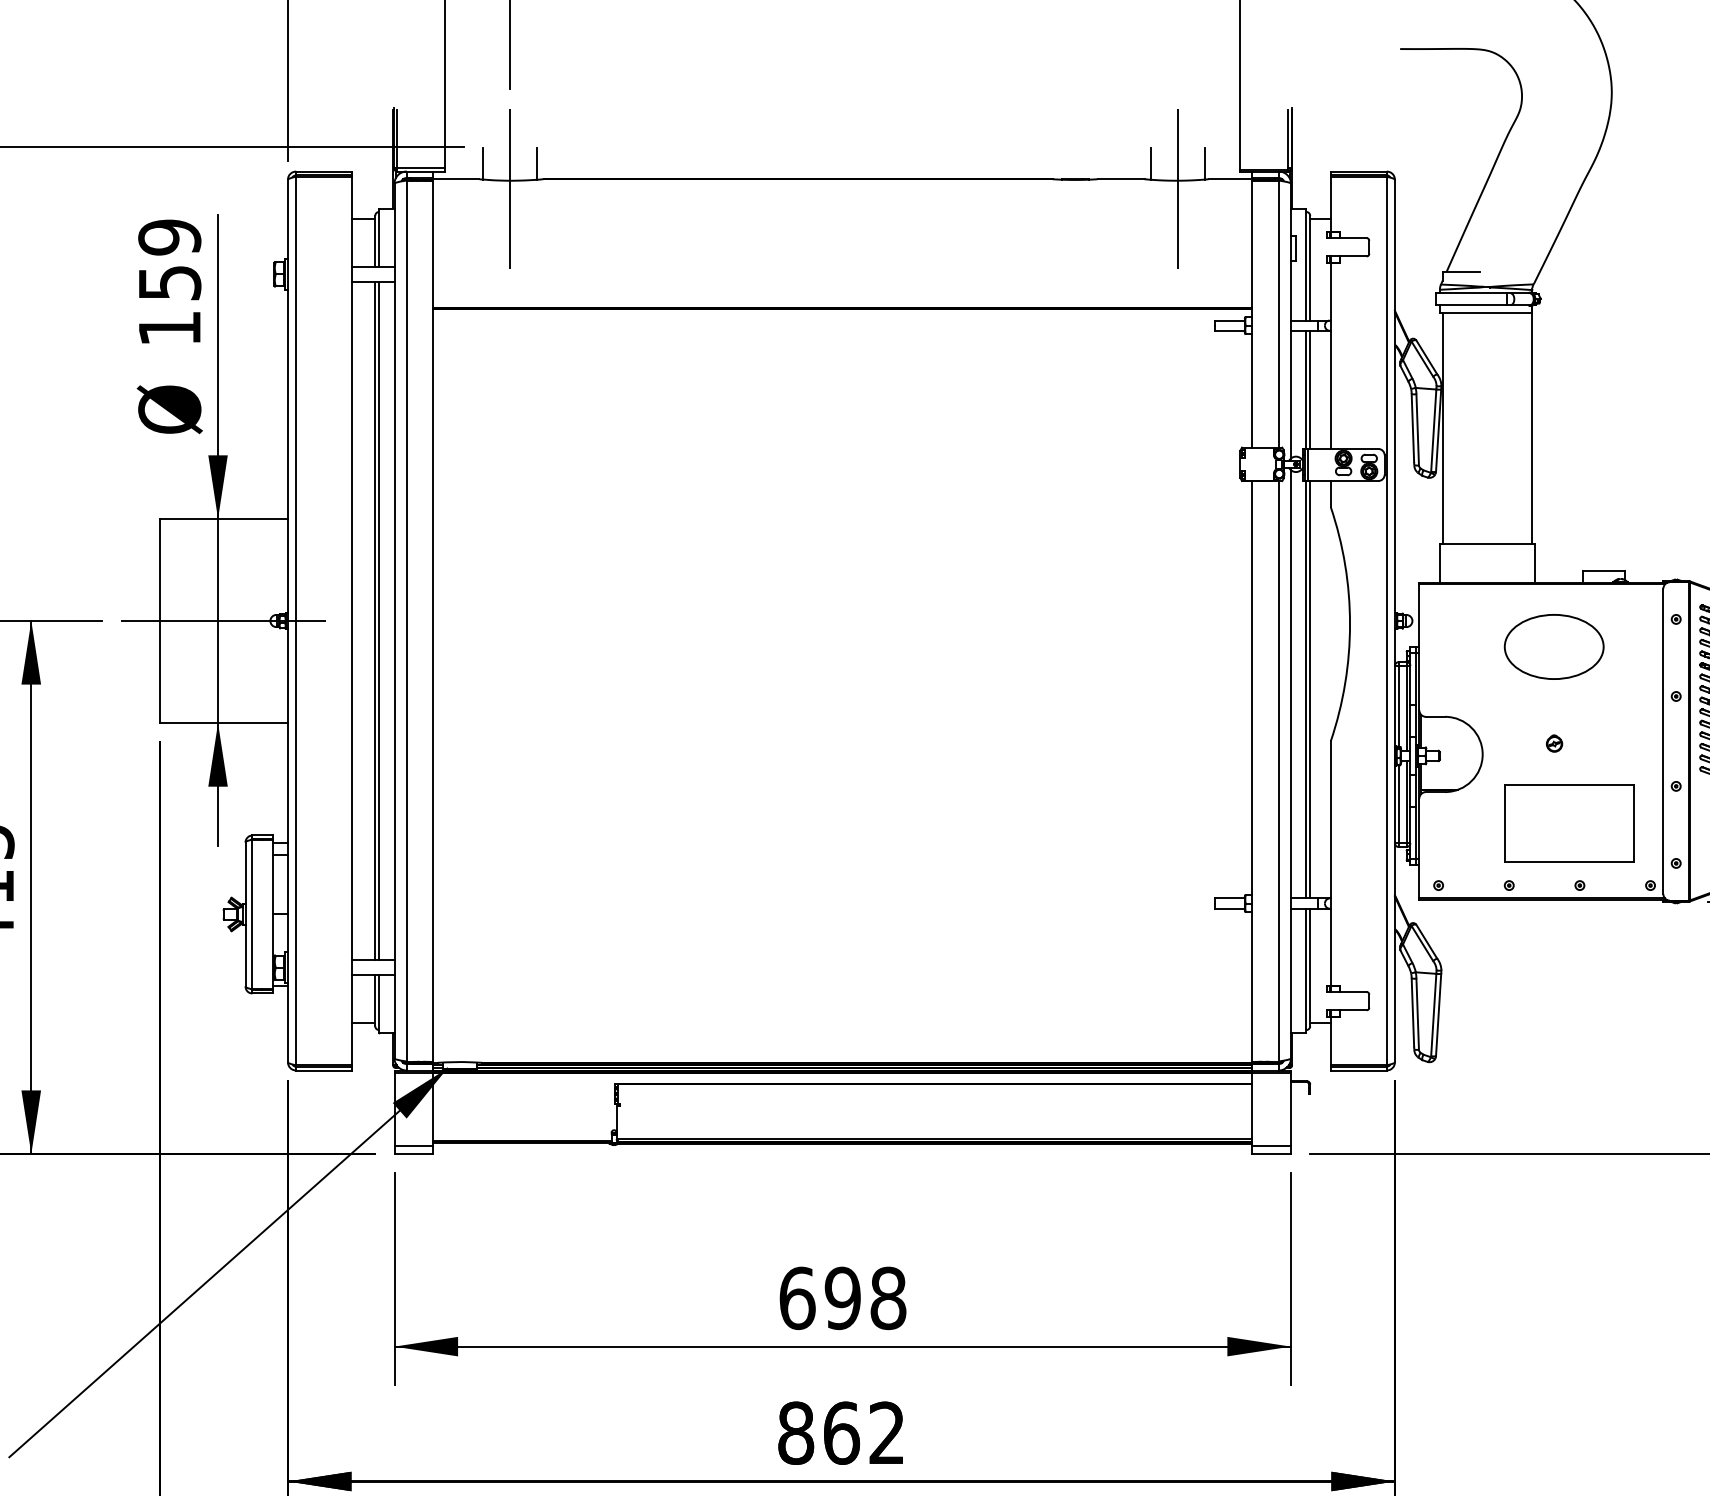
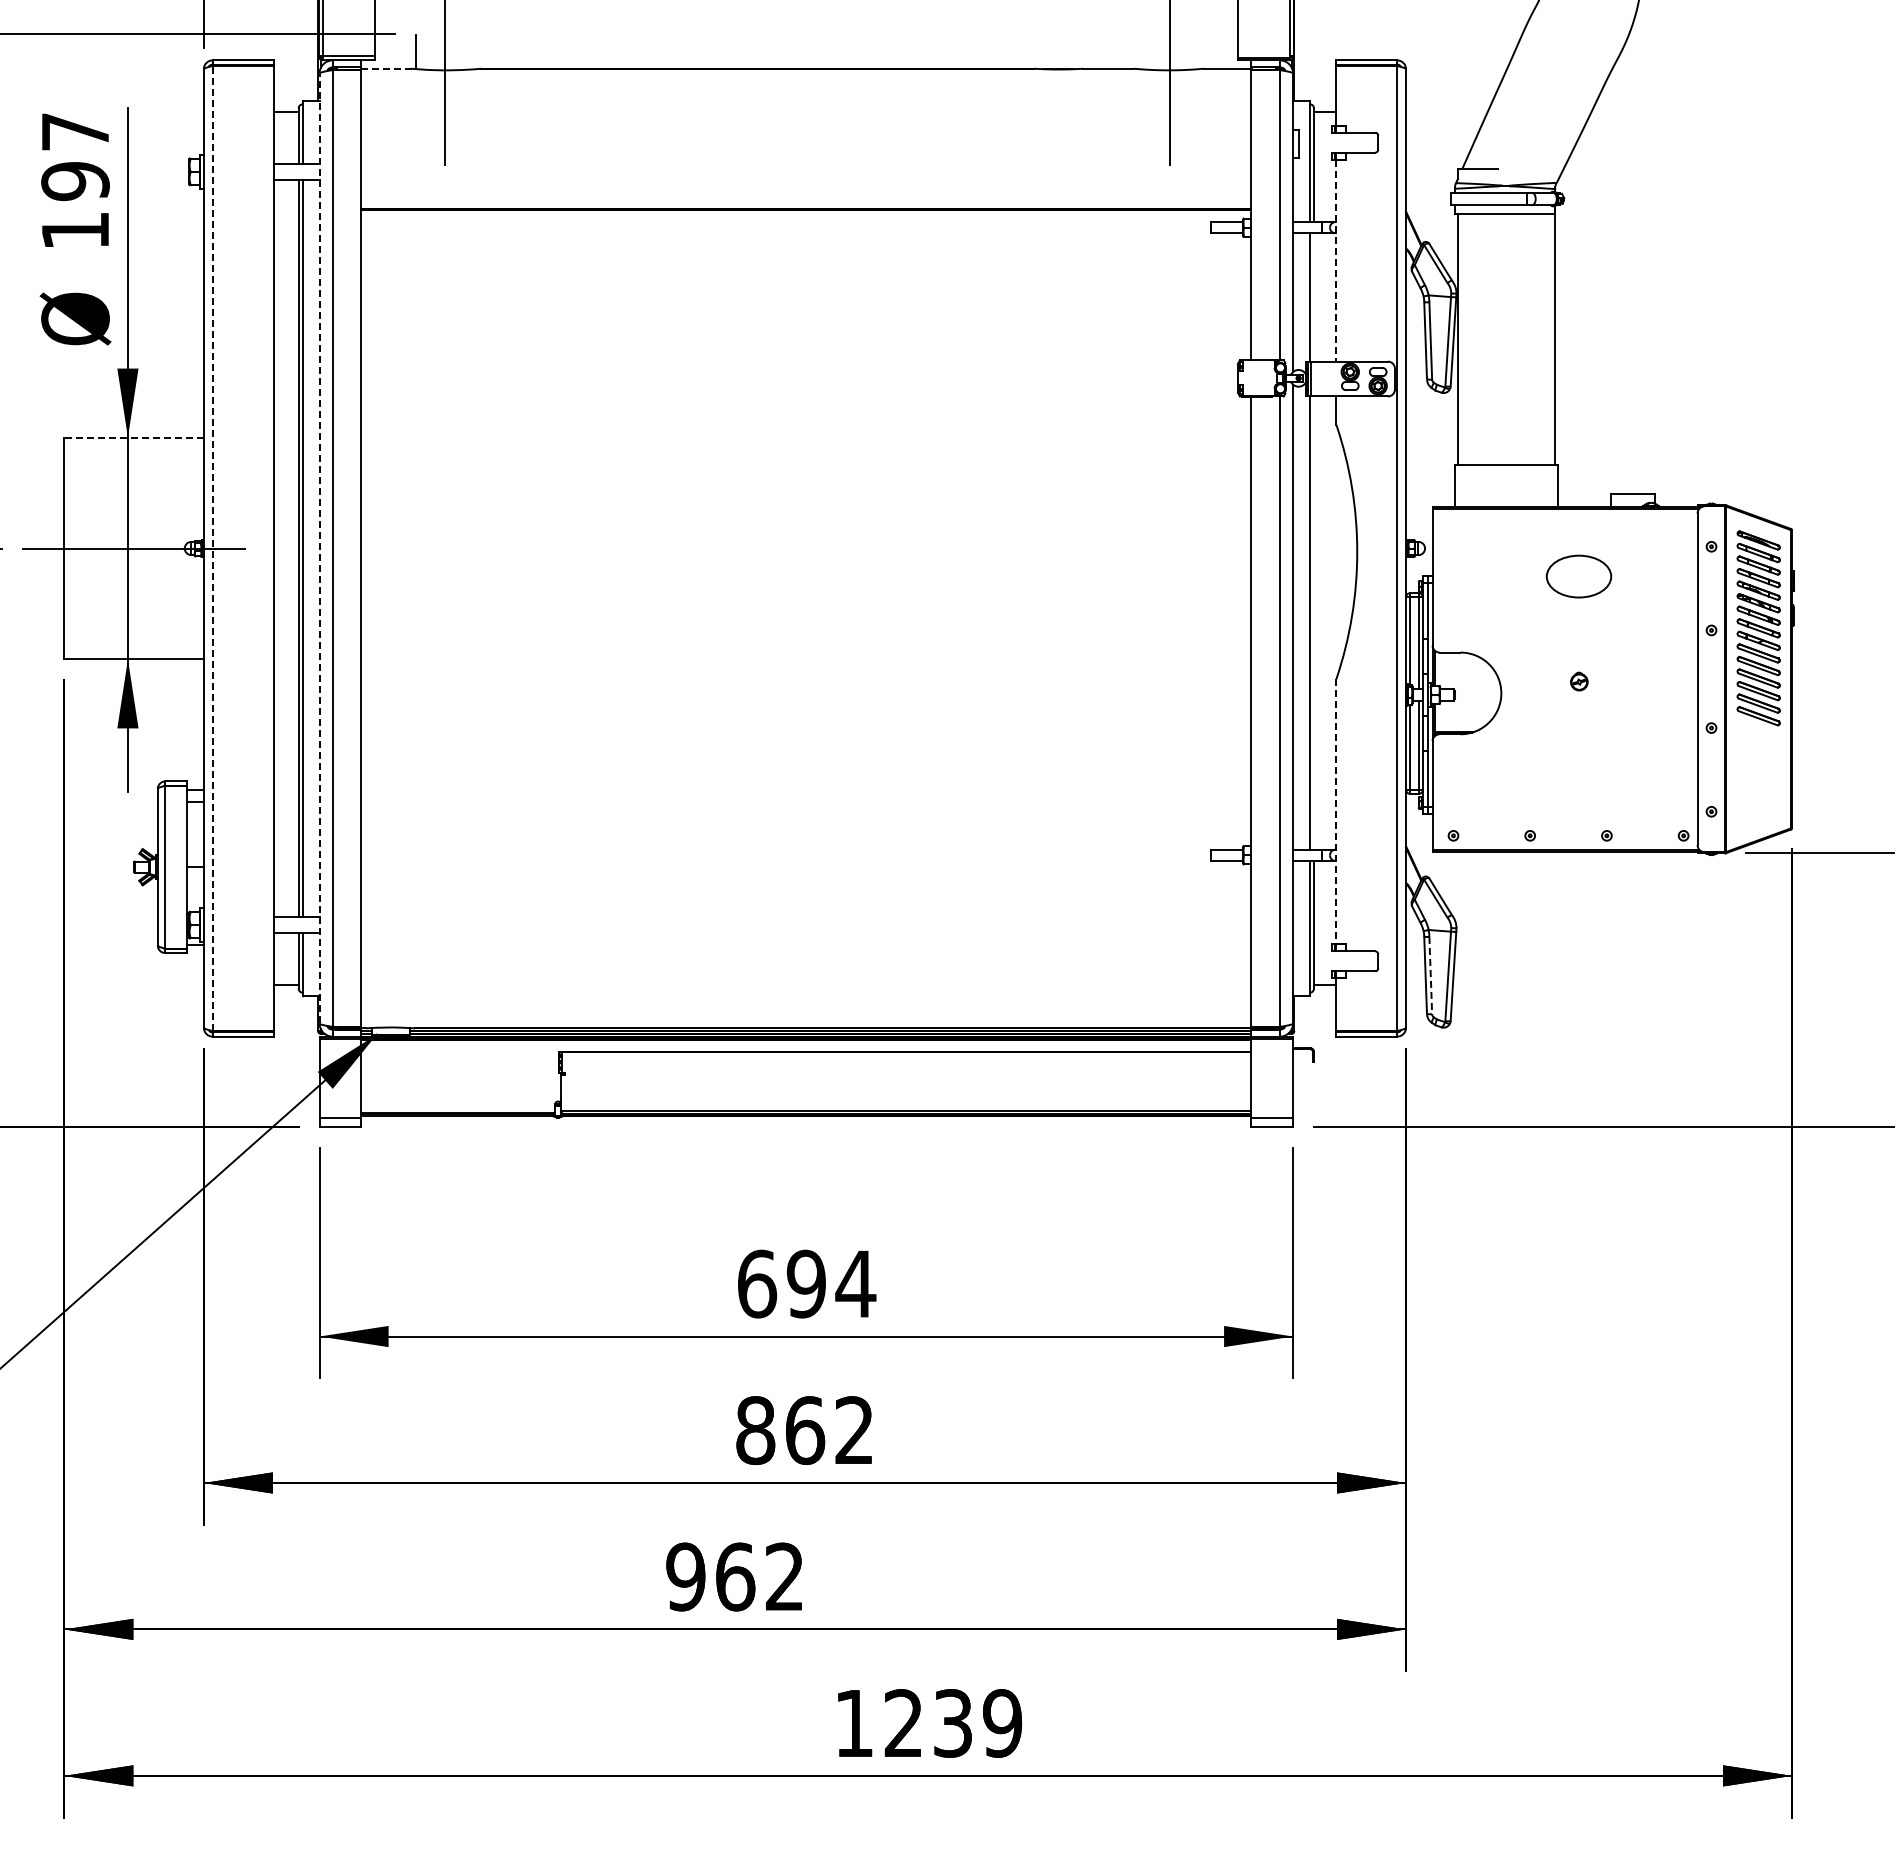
line: (537, 163) -> (474, 51), removed
line: (1150, 163) -> (1140, 51), removed
line: (1204, 163) -> (1199, 51), removed
line: (456, 179) -> (386, 68), solid -> dashed
text: (169, 260) -> (75, 156), 159 -> 197
line: (1330, 356) -> (1336, 261), solid -> dashed
line: (1310, 389) -> (1314, 297), removed
line: (224, 518) -> (134, 437), solid -> dashed
line: (295, 621) -> (212, 548), solid -> dashed
line: (394, 621) -> (319, 548), solid -> dashed
part: (1553, 646) -> (1578, 576), size x0.6
line: (1310, 689) -> (1314, 622), removed
part: (1569, 822) -> (1595, 767), removed
line: (1330, 863) -> (1336, 811), solid -> dashed
line: (1417, 1014) -> (1430, 975), solid -> dashed
text: (888, 1297) -> (855, 1283), 698 -> 694

